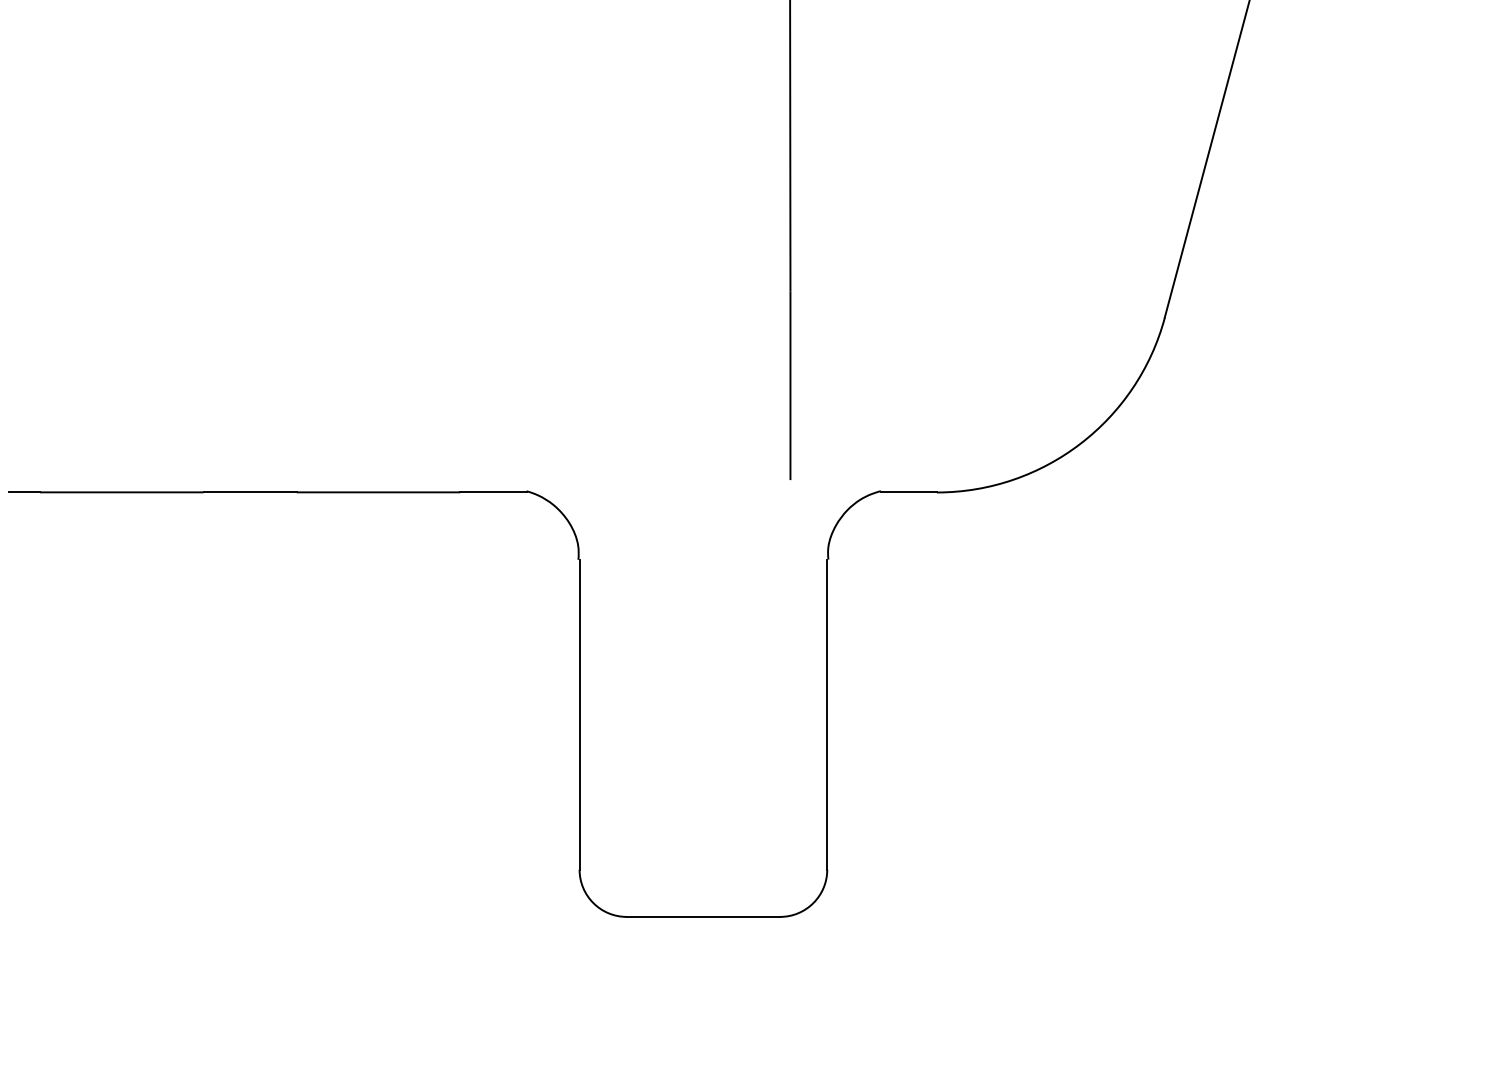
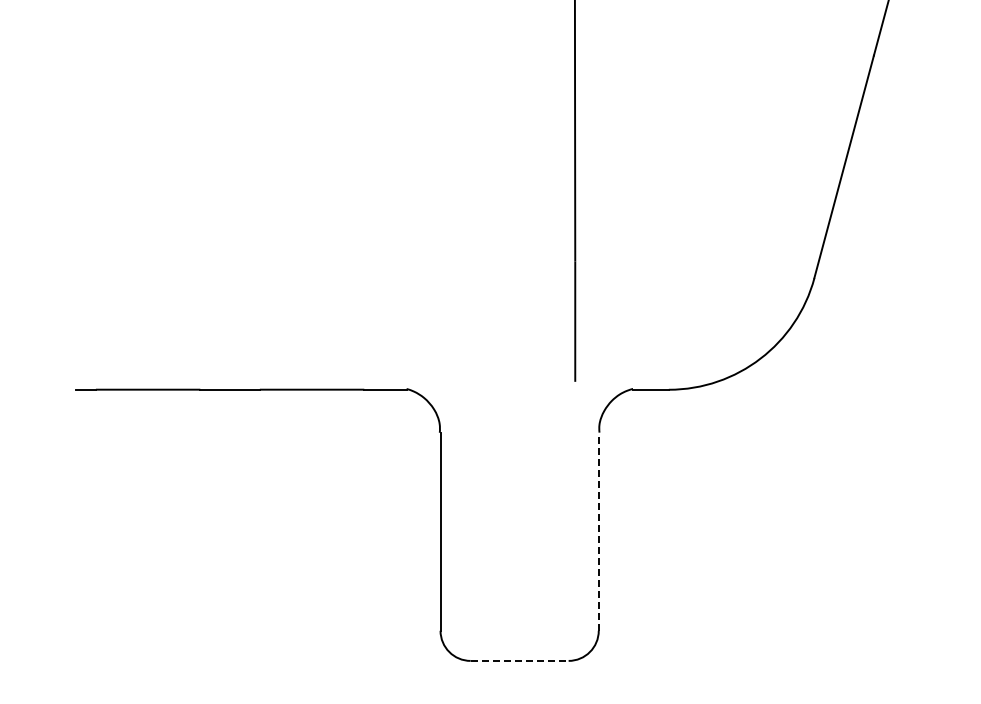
line: (826, 714) -> (598, 531), solid -> dashed
line: (703, 916) -> (519, 660), solid -> dashed

